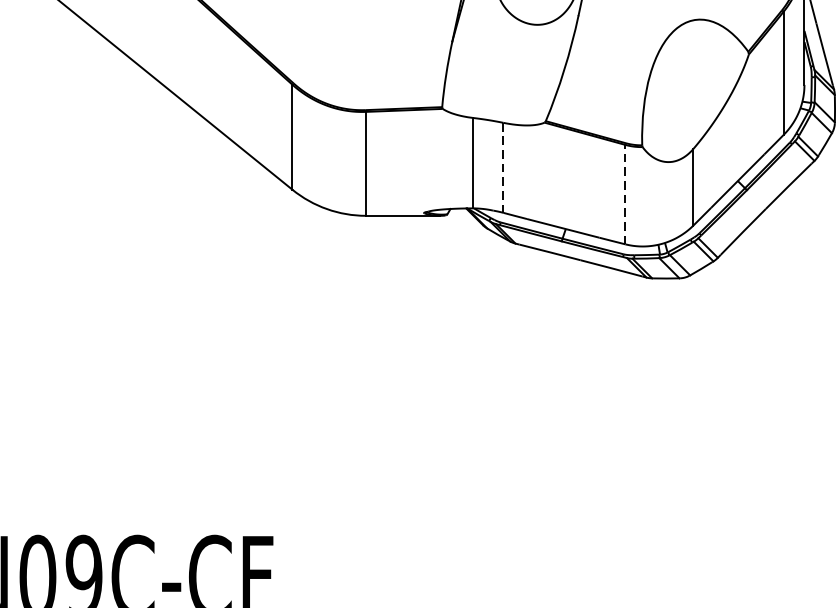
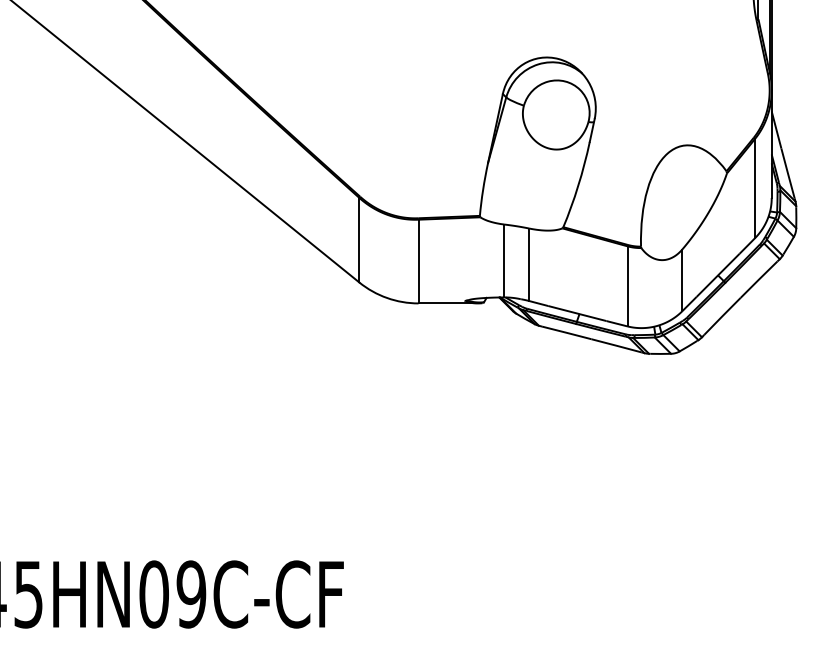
line: (503, 168) -> (529, 265), dashed -> solid
line: (625, 193) -> (627, 285), dashed -> solid

